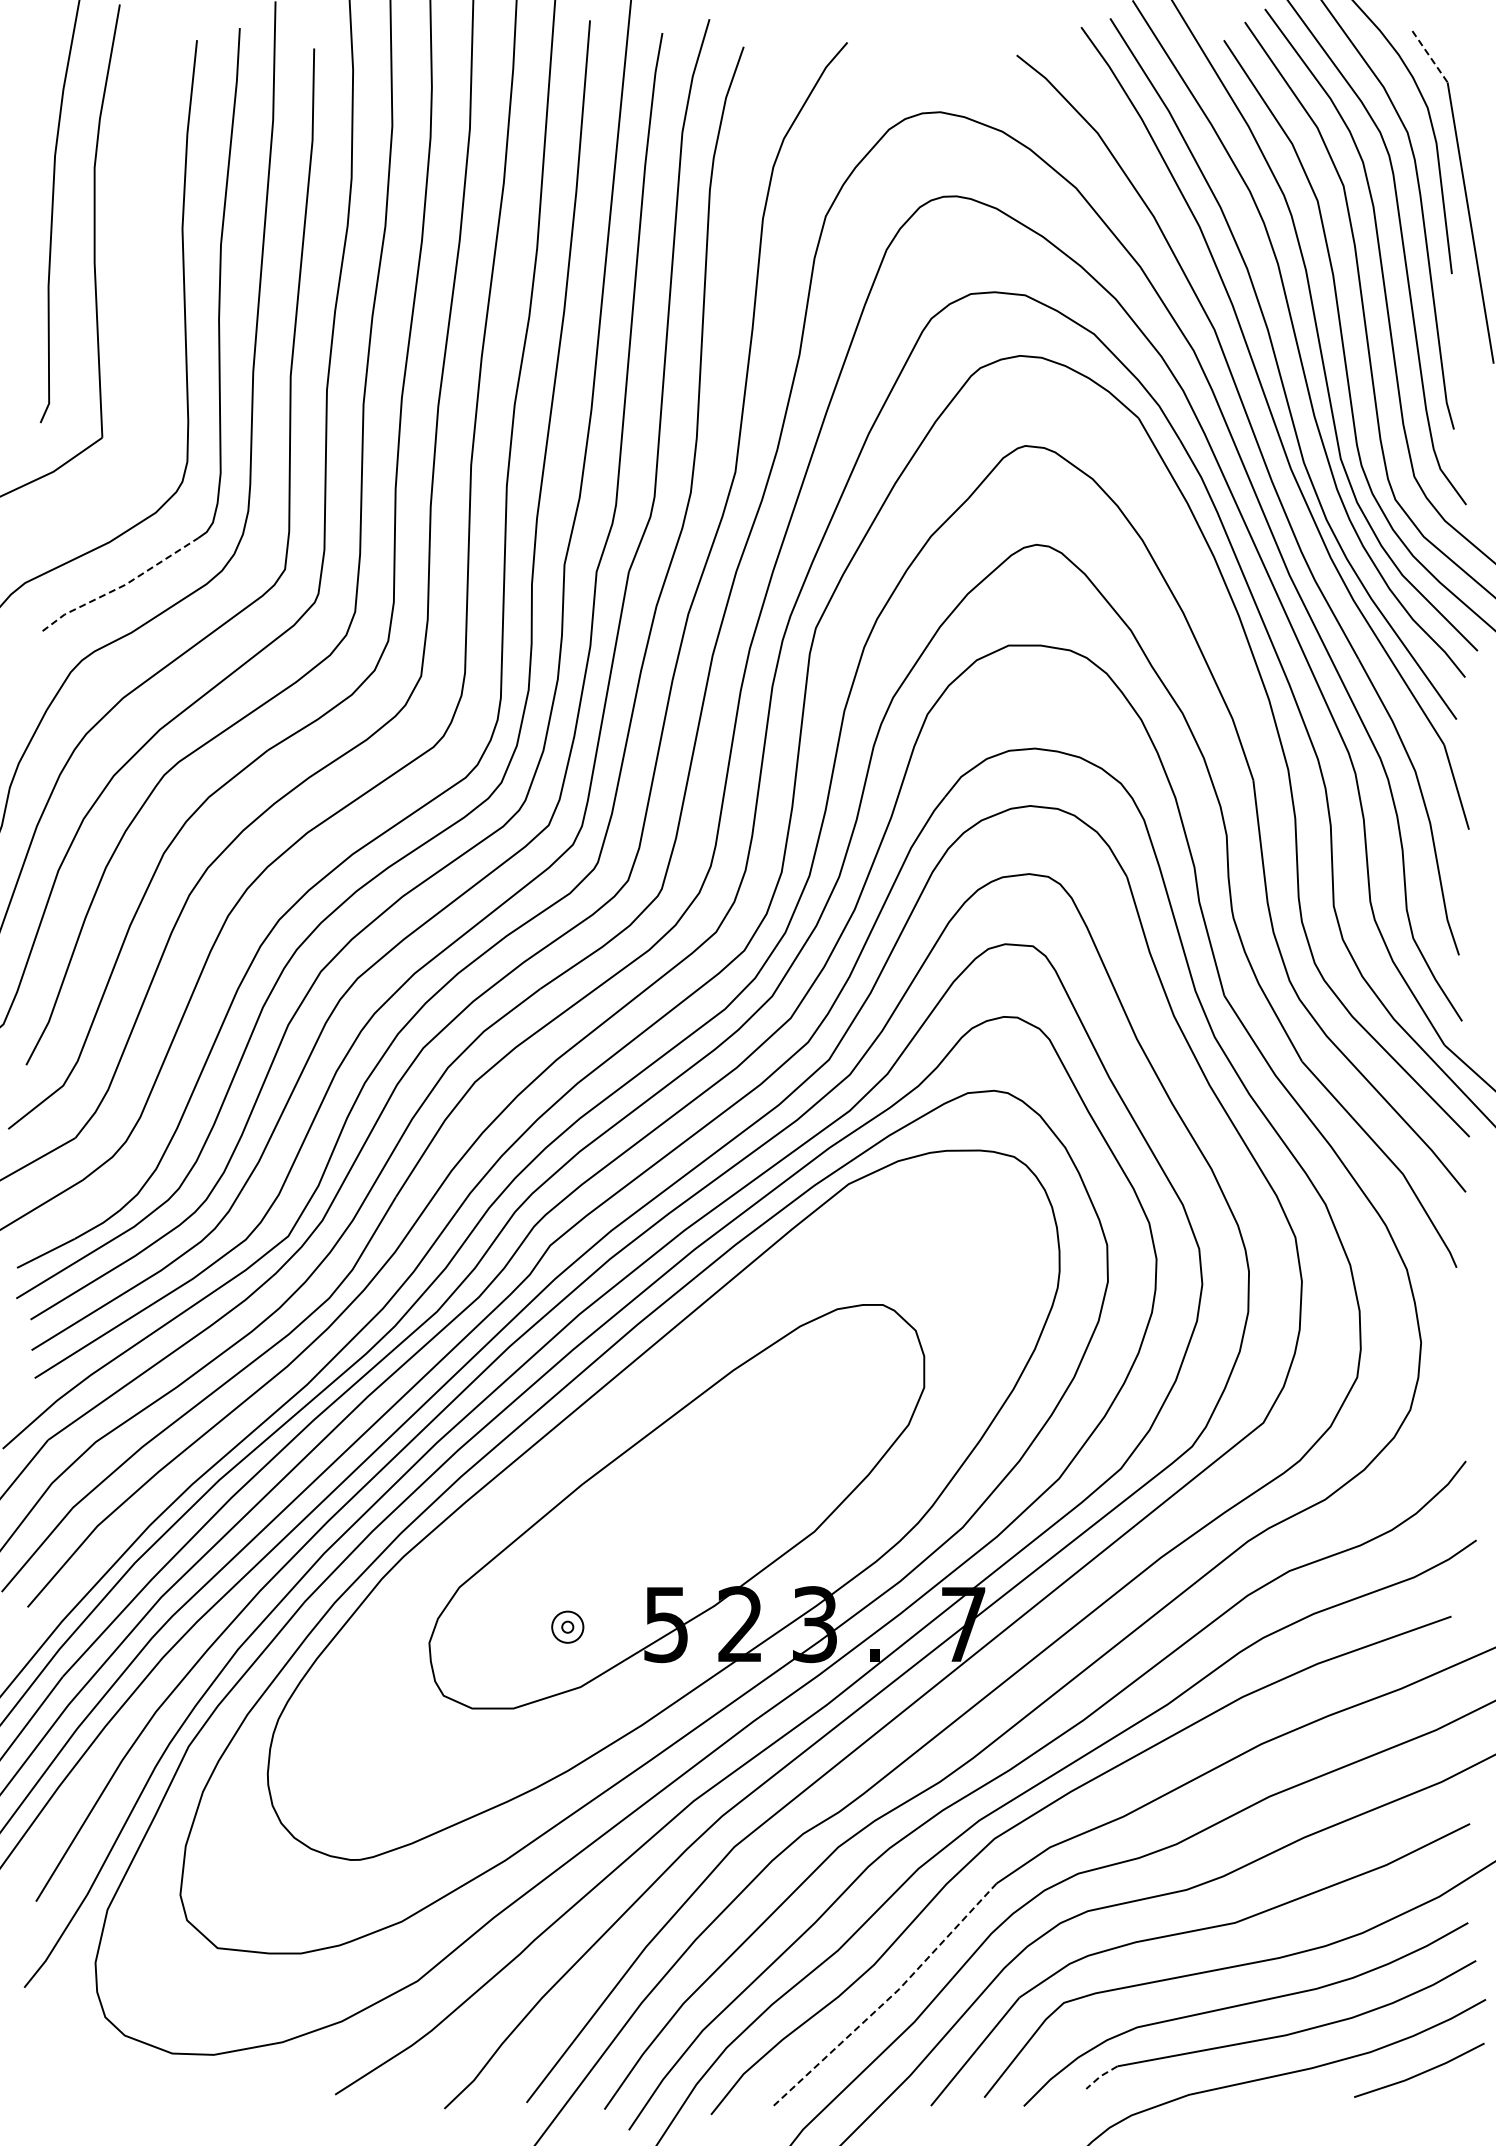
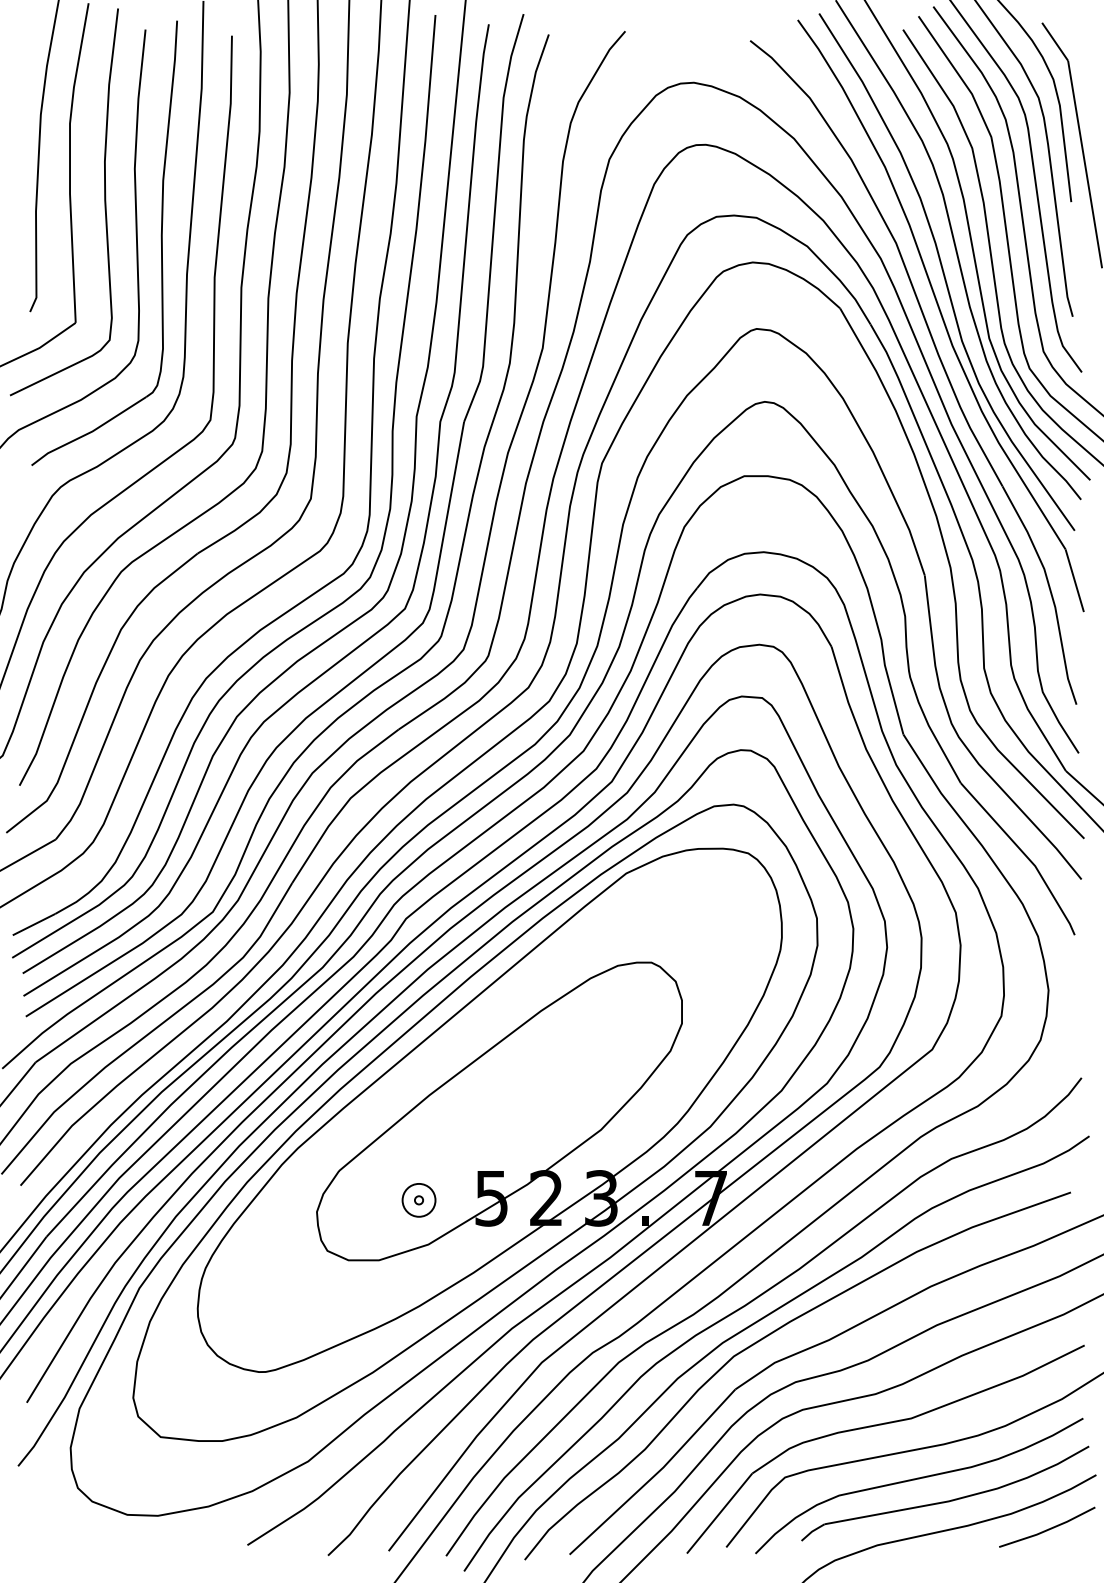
line: (1430, 57) -> (1055, 42), dashed -> solid
curve: (141, 273) -> (104, 201), added
line: (121, 586) -> (89, 432), dashed -> solid
circle: (567, 1626) -> (418, 1199), size x1.43
line: (888, 1999) -> (655, 1474), dashed -> solid
line: (1100, 2076) -> (812, 1531), dashed -> solid

